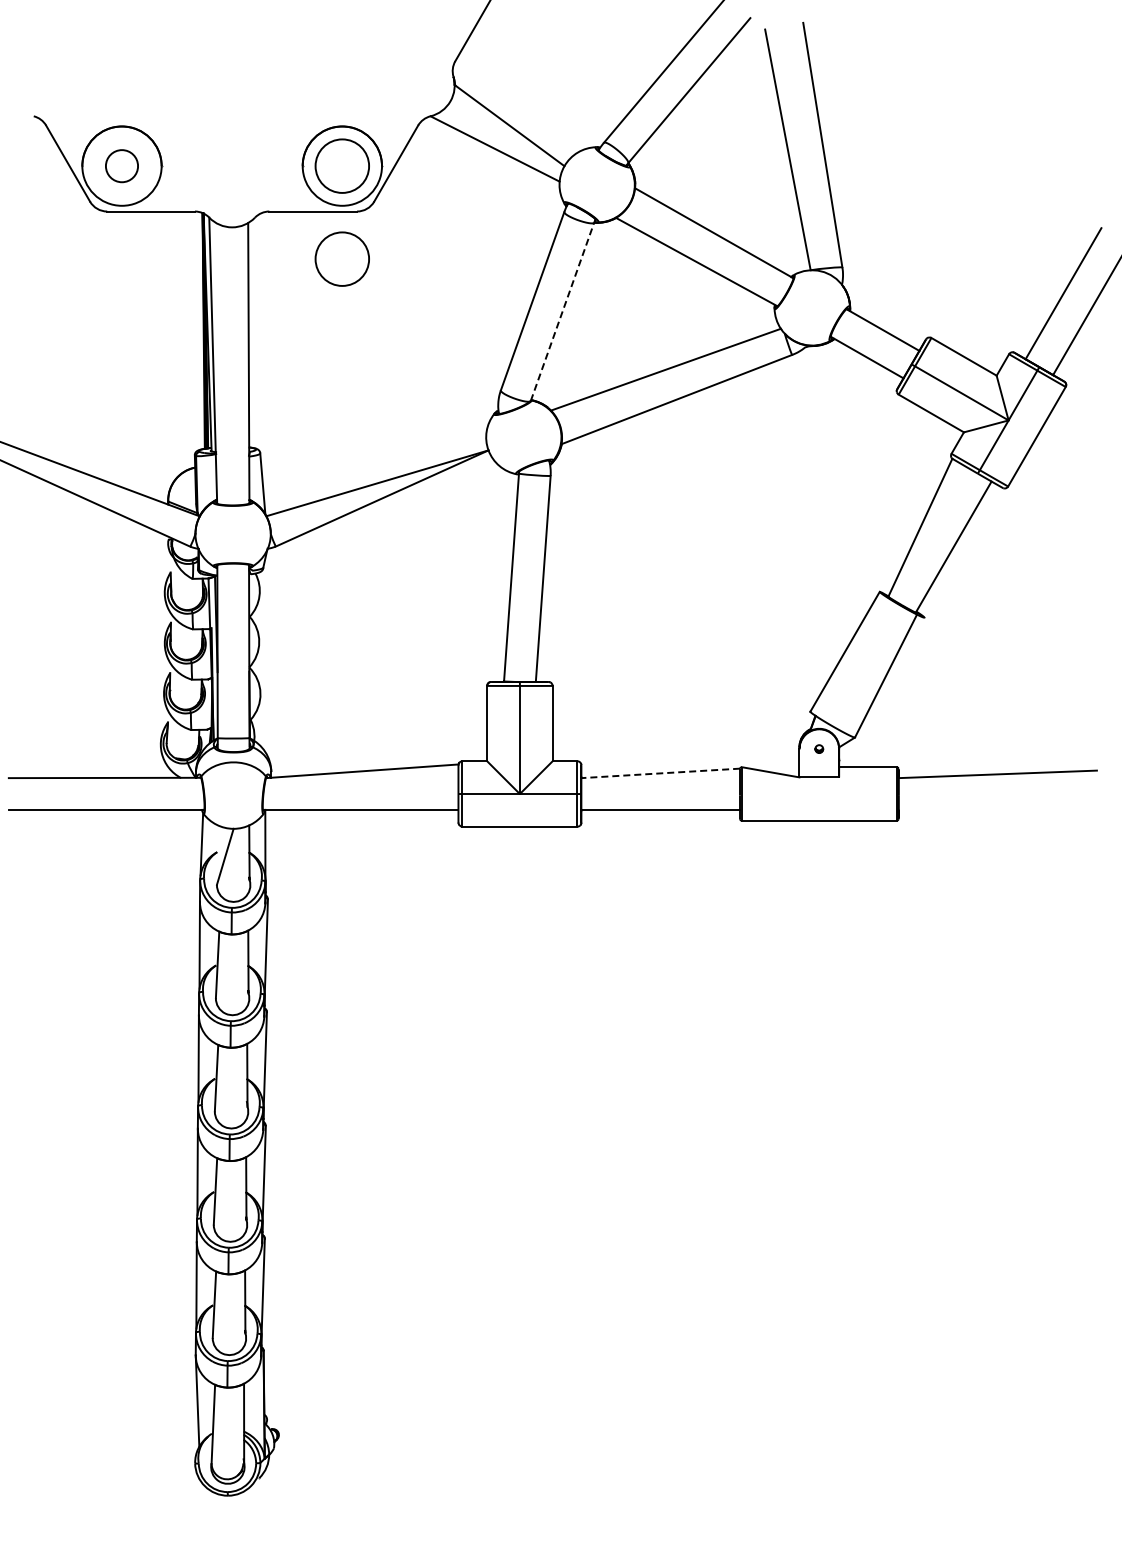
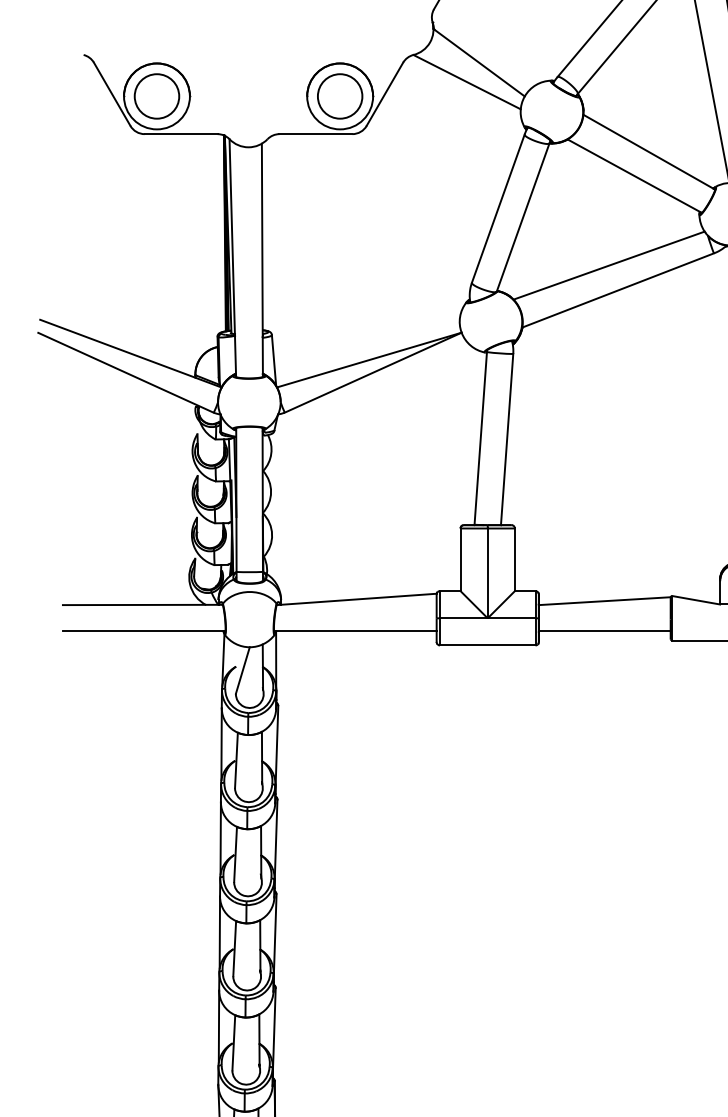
circle: (121, 165) -> (156, 95), size x1.67
circle: (341, 258) -> (339, 173), removed
line: (562, 311) -> (523, 217), dashed -> solid
line: (660, 773) -> (604, 601), dashed -> solid

